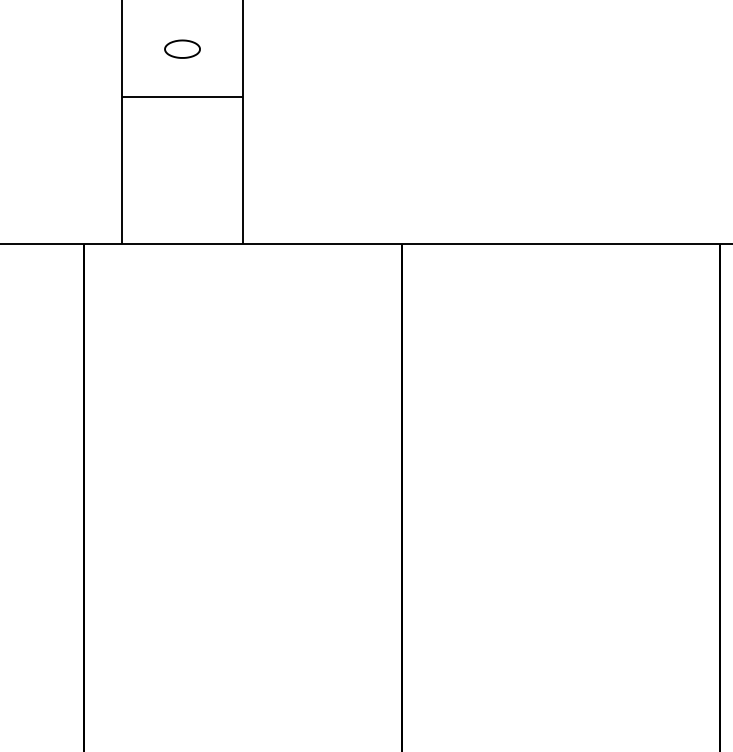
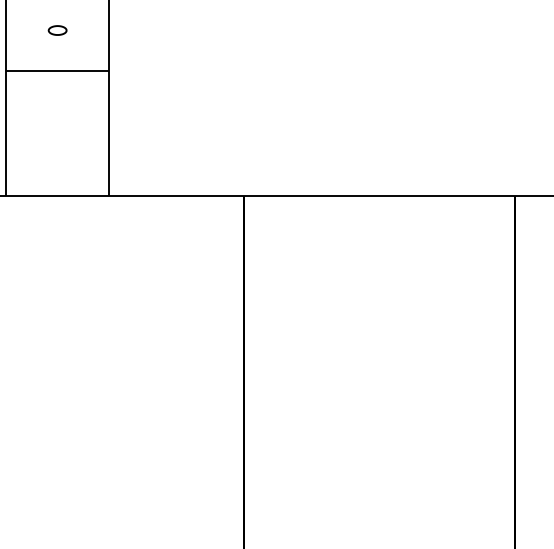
part: (182, 48) -> (57, 29), size x0.6

